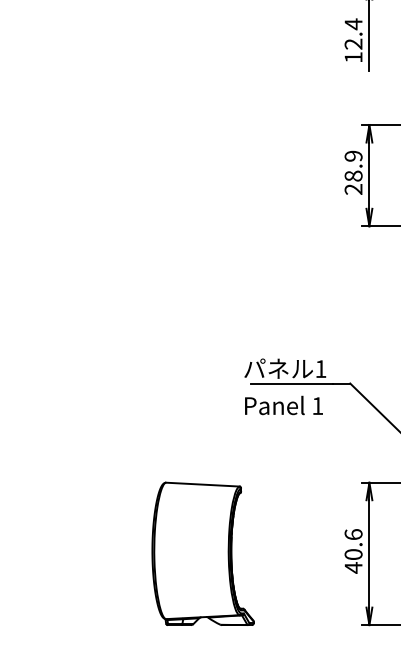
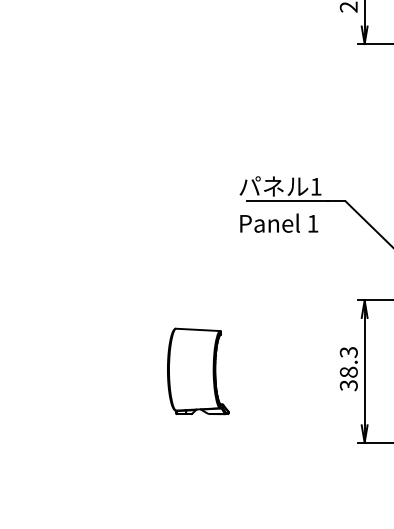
text: (353, 551) -> (348, 369), 40.6 -> 38.3
part: (202, 553) -> (197, 371), size x0.6

